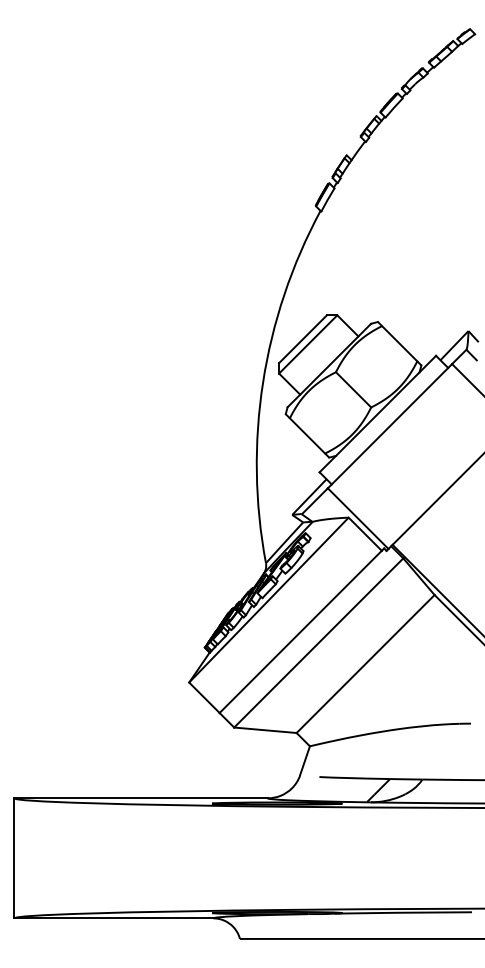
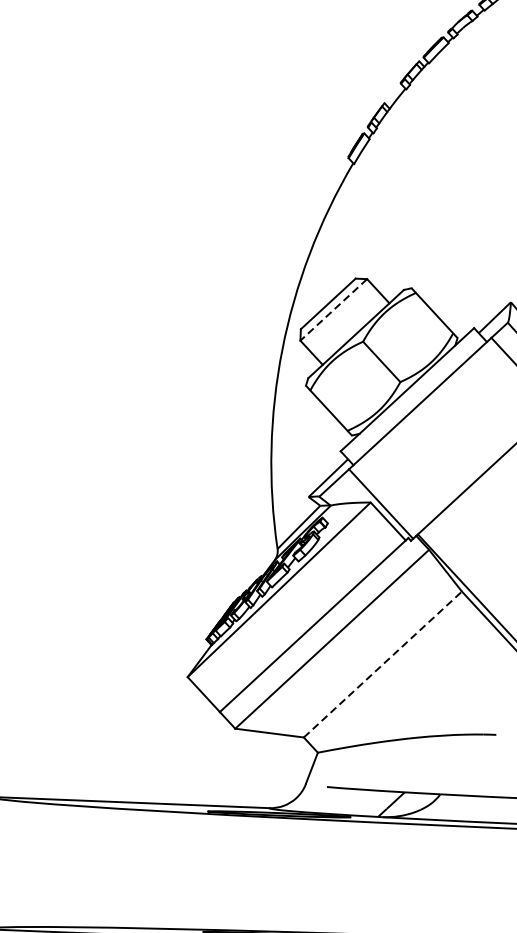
line: (307, 344) -> (332, 309), solid -> dashed
line: (365, 664) -> (382, 665), solid -> dashed

